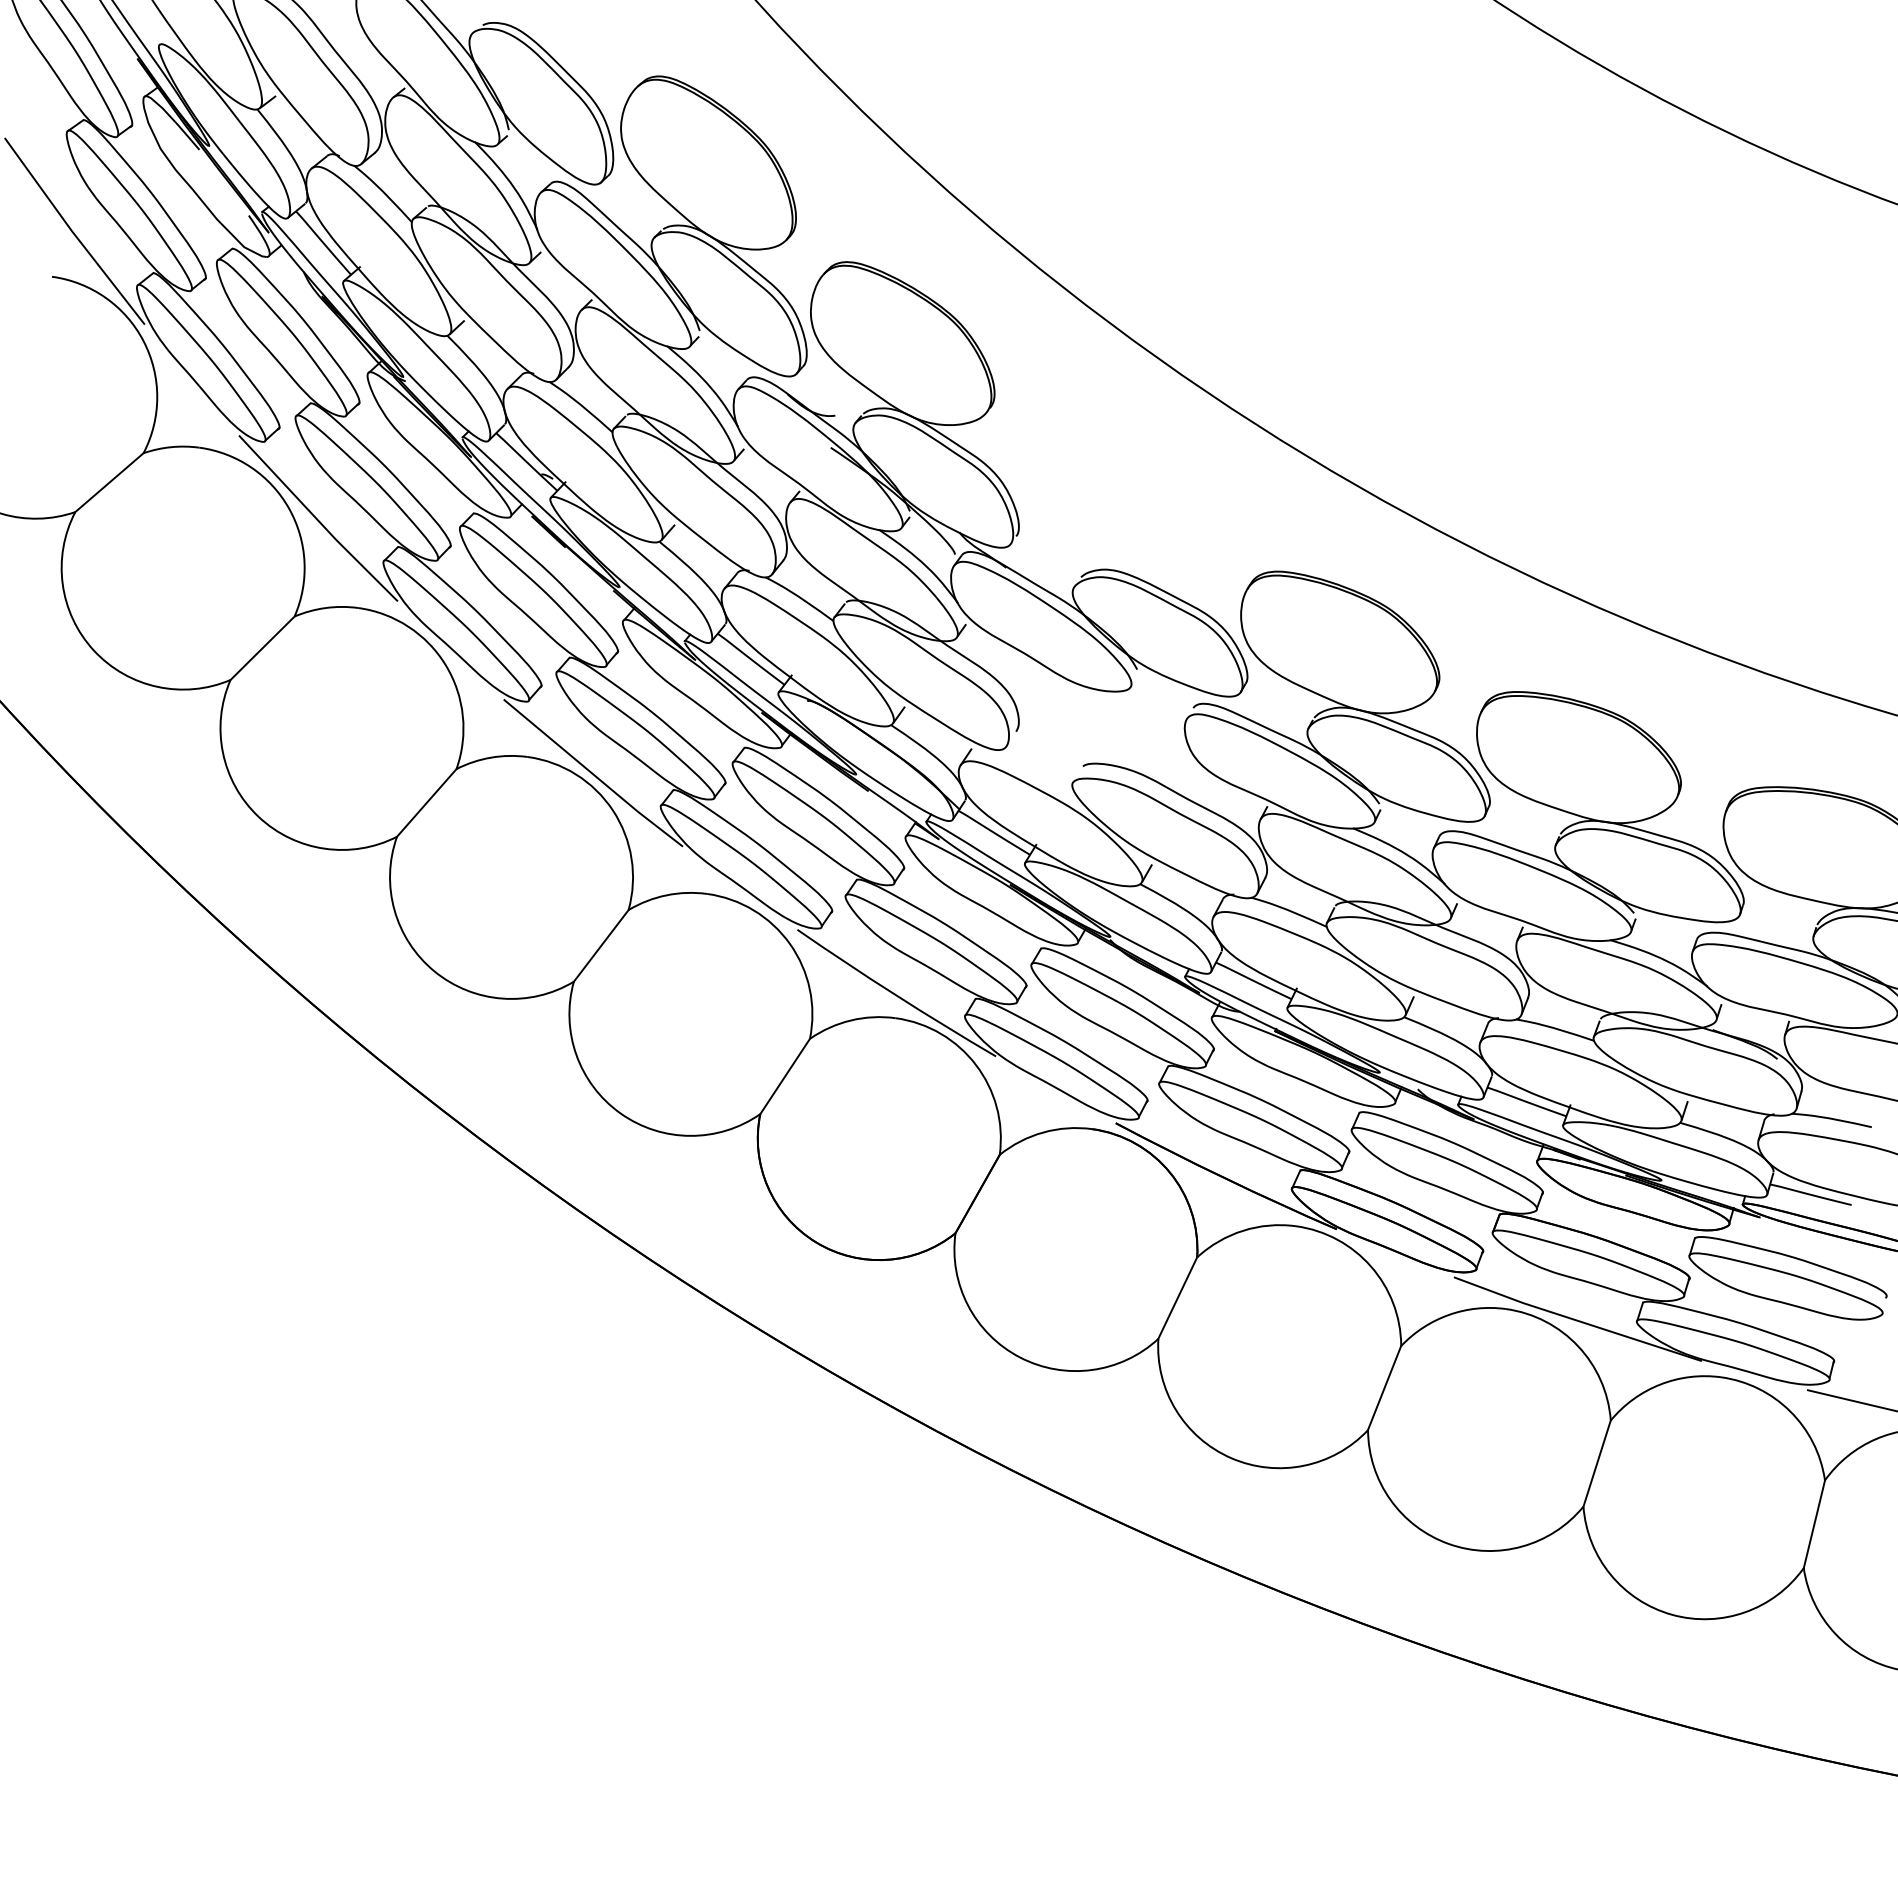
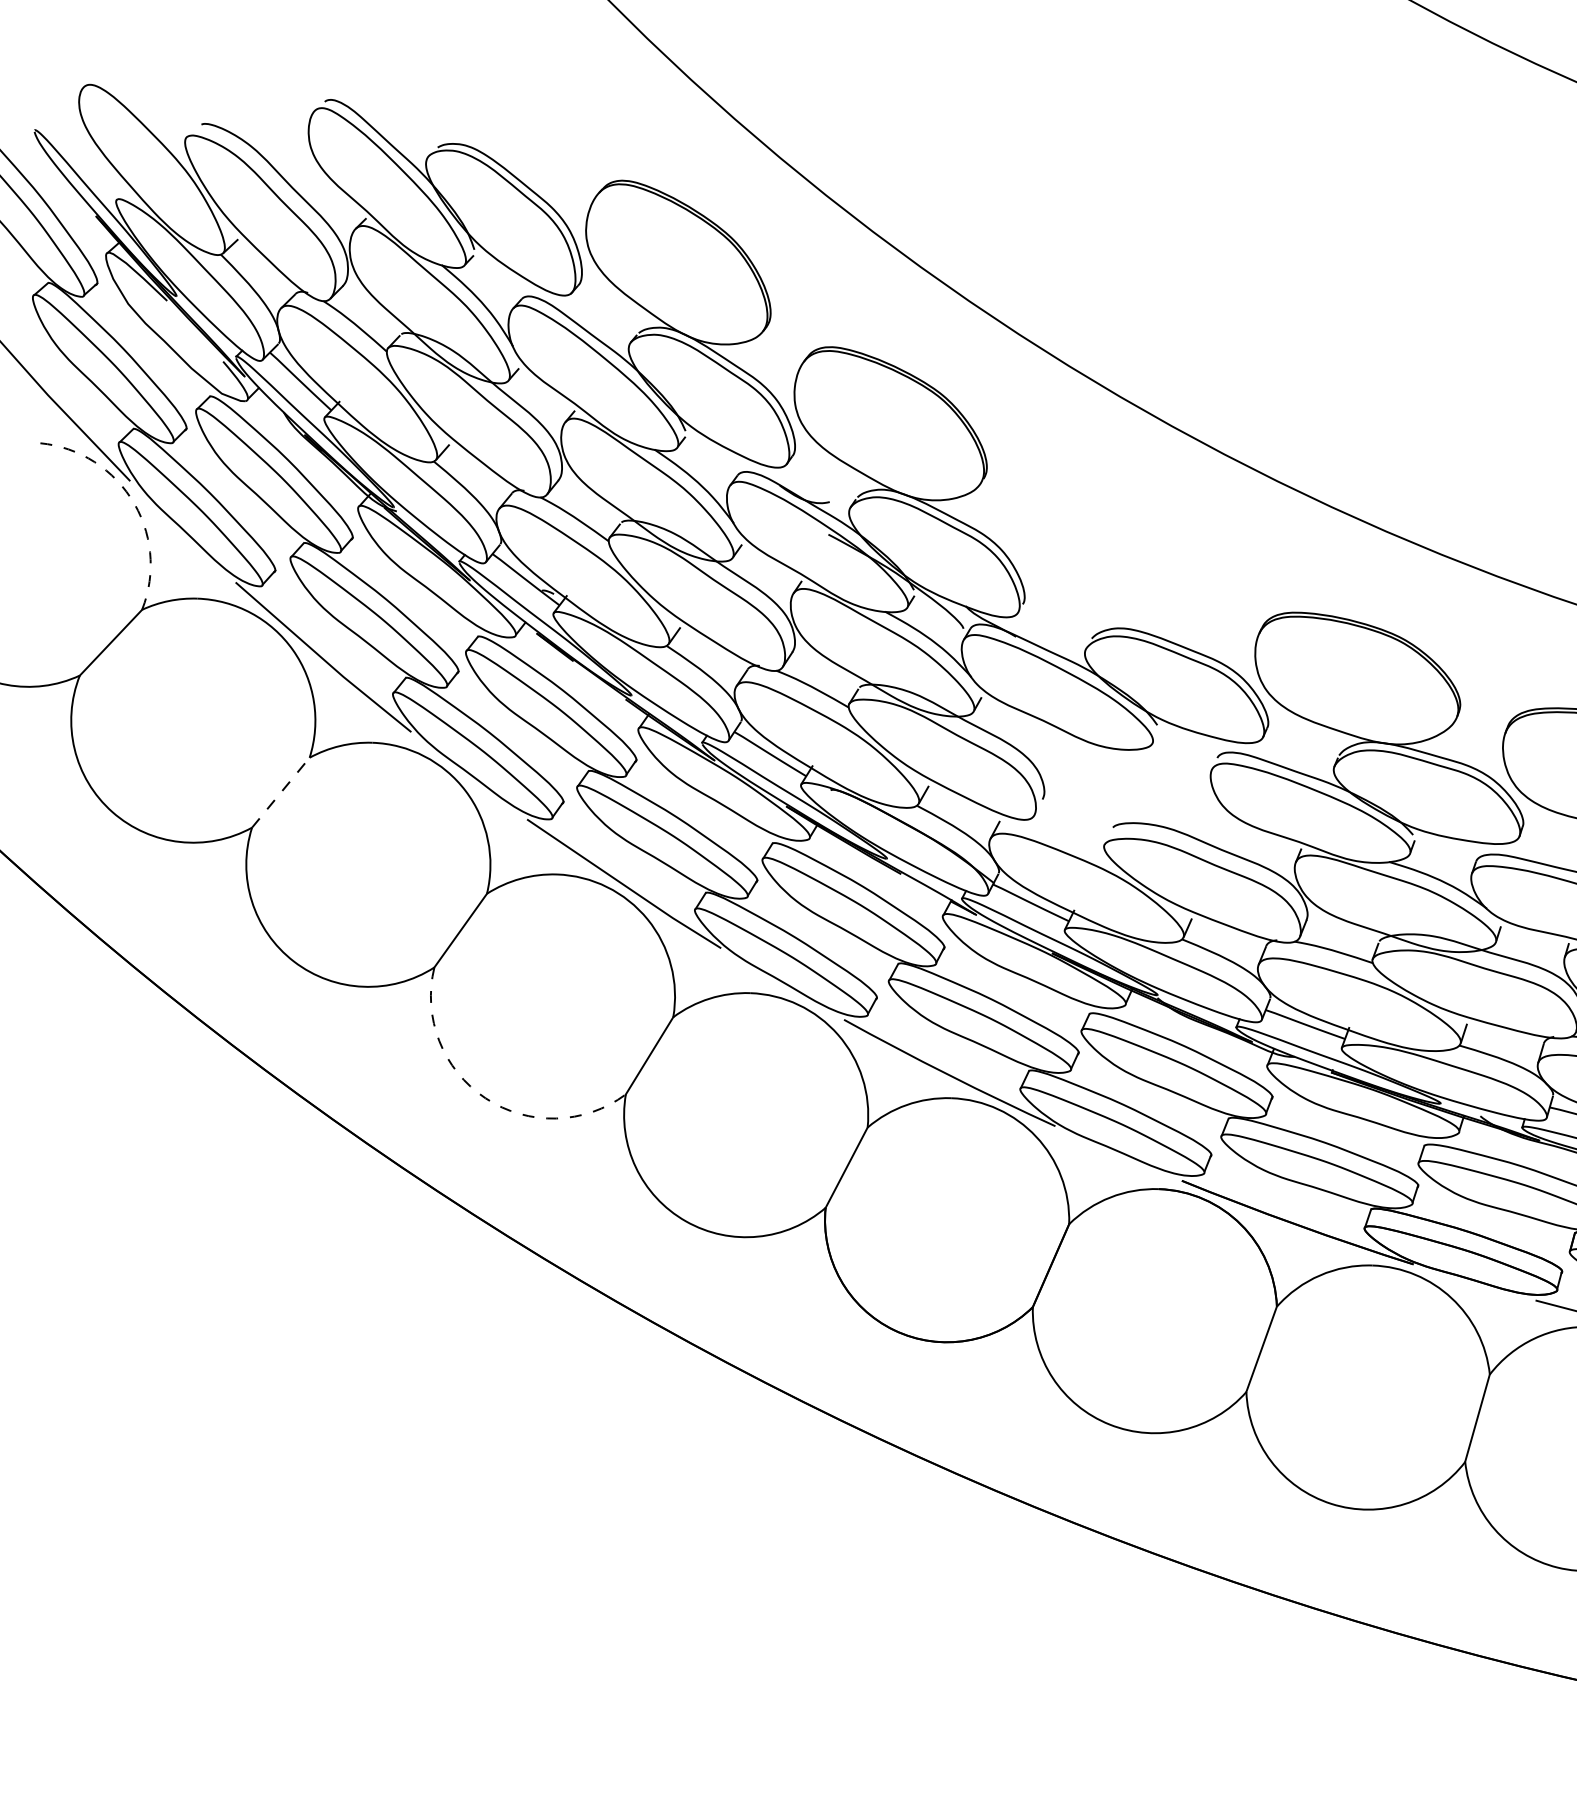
arc: (143, 341) -> (130, 498), solid -> dashed
line: (262, 647) -> (280, 791), solid -> dashed
arc: (434, 971) -> (485, 1098), solid -> dashed

